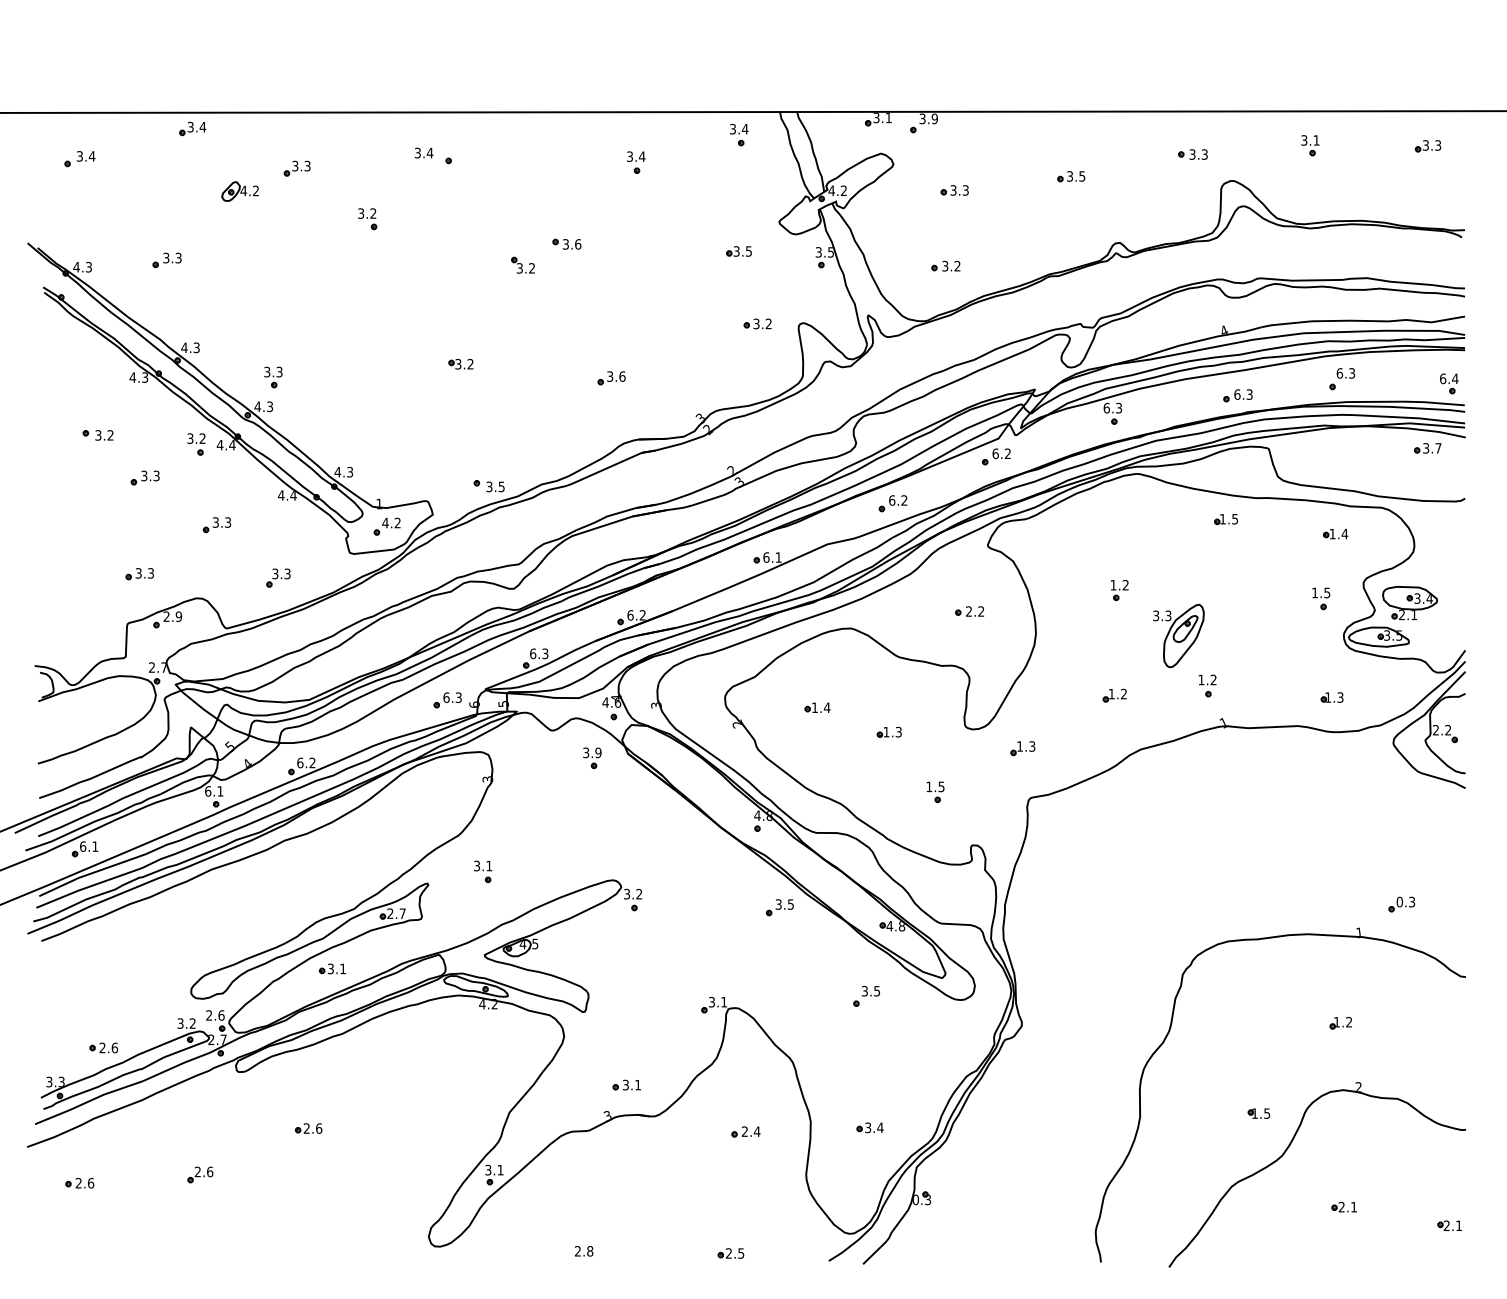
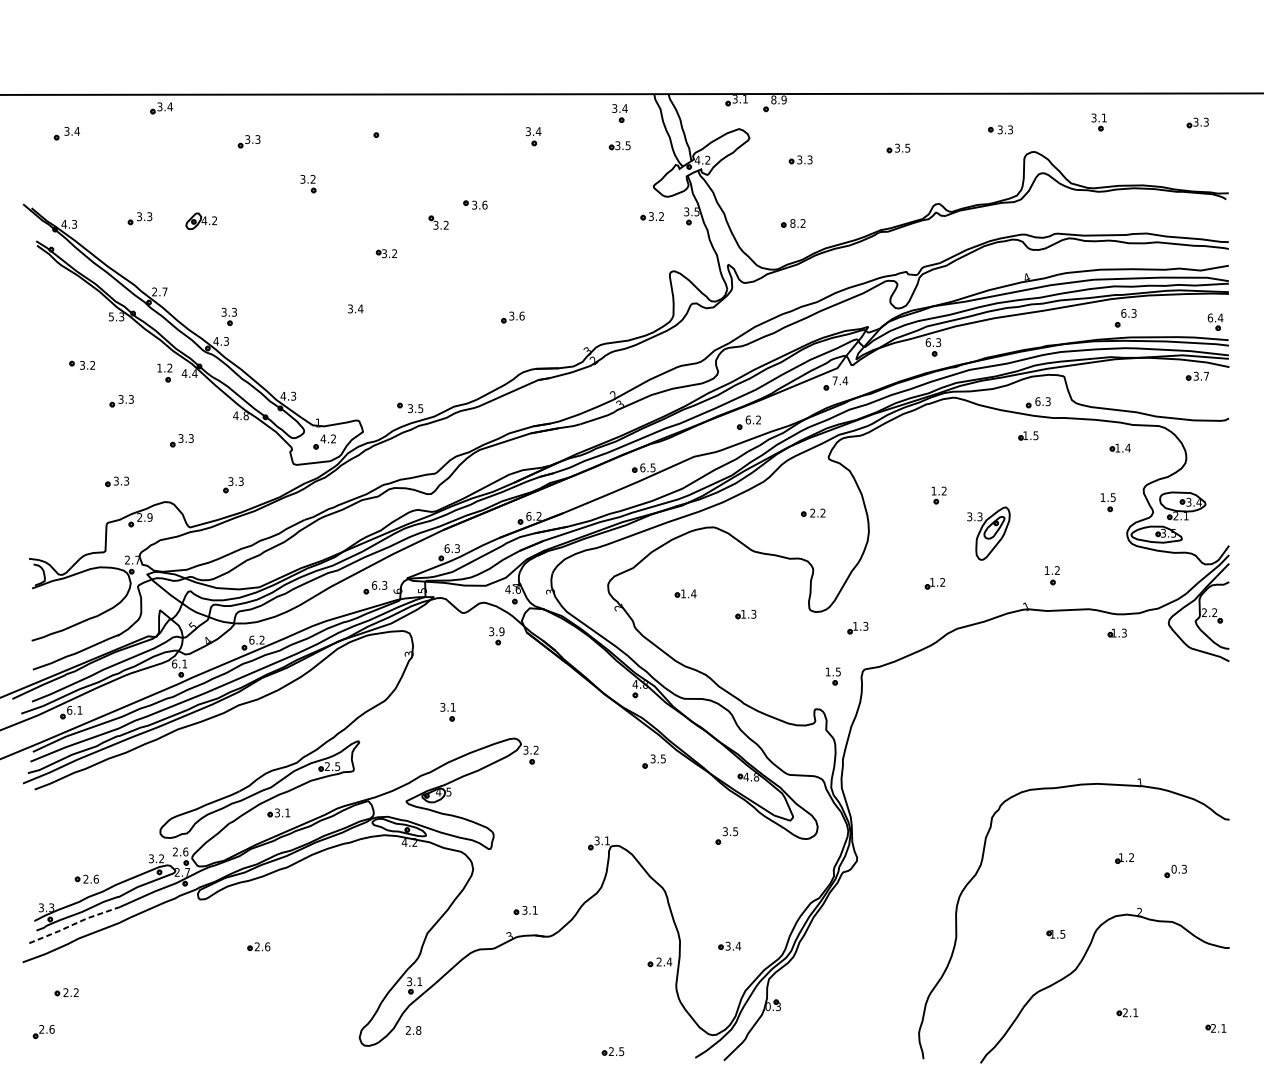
text: (922, 118) -> (773, 99), 3.9 -> 8.9
text: (423, 152) -> (355, 308), moved
part: (239, 191) -> (200, 221), moved
part: (738, 251) -> (619, 145), moved
text: (945, 266) -> (793, 223), 3.2 -> 8.2
part: (757, 323) -> (652, 216), moved
text: (190, 347) -> (159, 291), 4.3 -> 2.7
part: (460, 364) -> (386, 253), moved
text: (132, 377) -> (111, 316), 4.3 -> 5.3
part: (1237, 395) -> (1037, 402), moved
text: (190, 438) -> (159, 368), 3.2 -> 1.2
text: (1001, 453) -> (840, 380), 6.2 -> 7.4
text: (293, 495) -> (246, 415), 4.4 -> 4.8
text: (778, 557) -> (652, 467), 6.1 -> 6.5
part: (1207, 685) -> (1052, 575), moved
part: (1331, 697) -> (1116, 633), moved
part: (935, 792) -> (833, 676), moved
part: (483, 871) -> (448, 711), moved
part: (1401, 904) -> (1175, 871), moved
text: (402, 913) -> (337, 766), 2.7 -> 2.5
line: (88, 1101) -> (74, 924), solid -> dashed
part: (745, 1131) -> (659, 961), moved
part: (200, 1174) -> (44, 1031), moved
text: (90, 1183) -> (75, 992), 2.6 -> 2.2
text: (584, 1251) -> (413, 1030), moved

